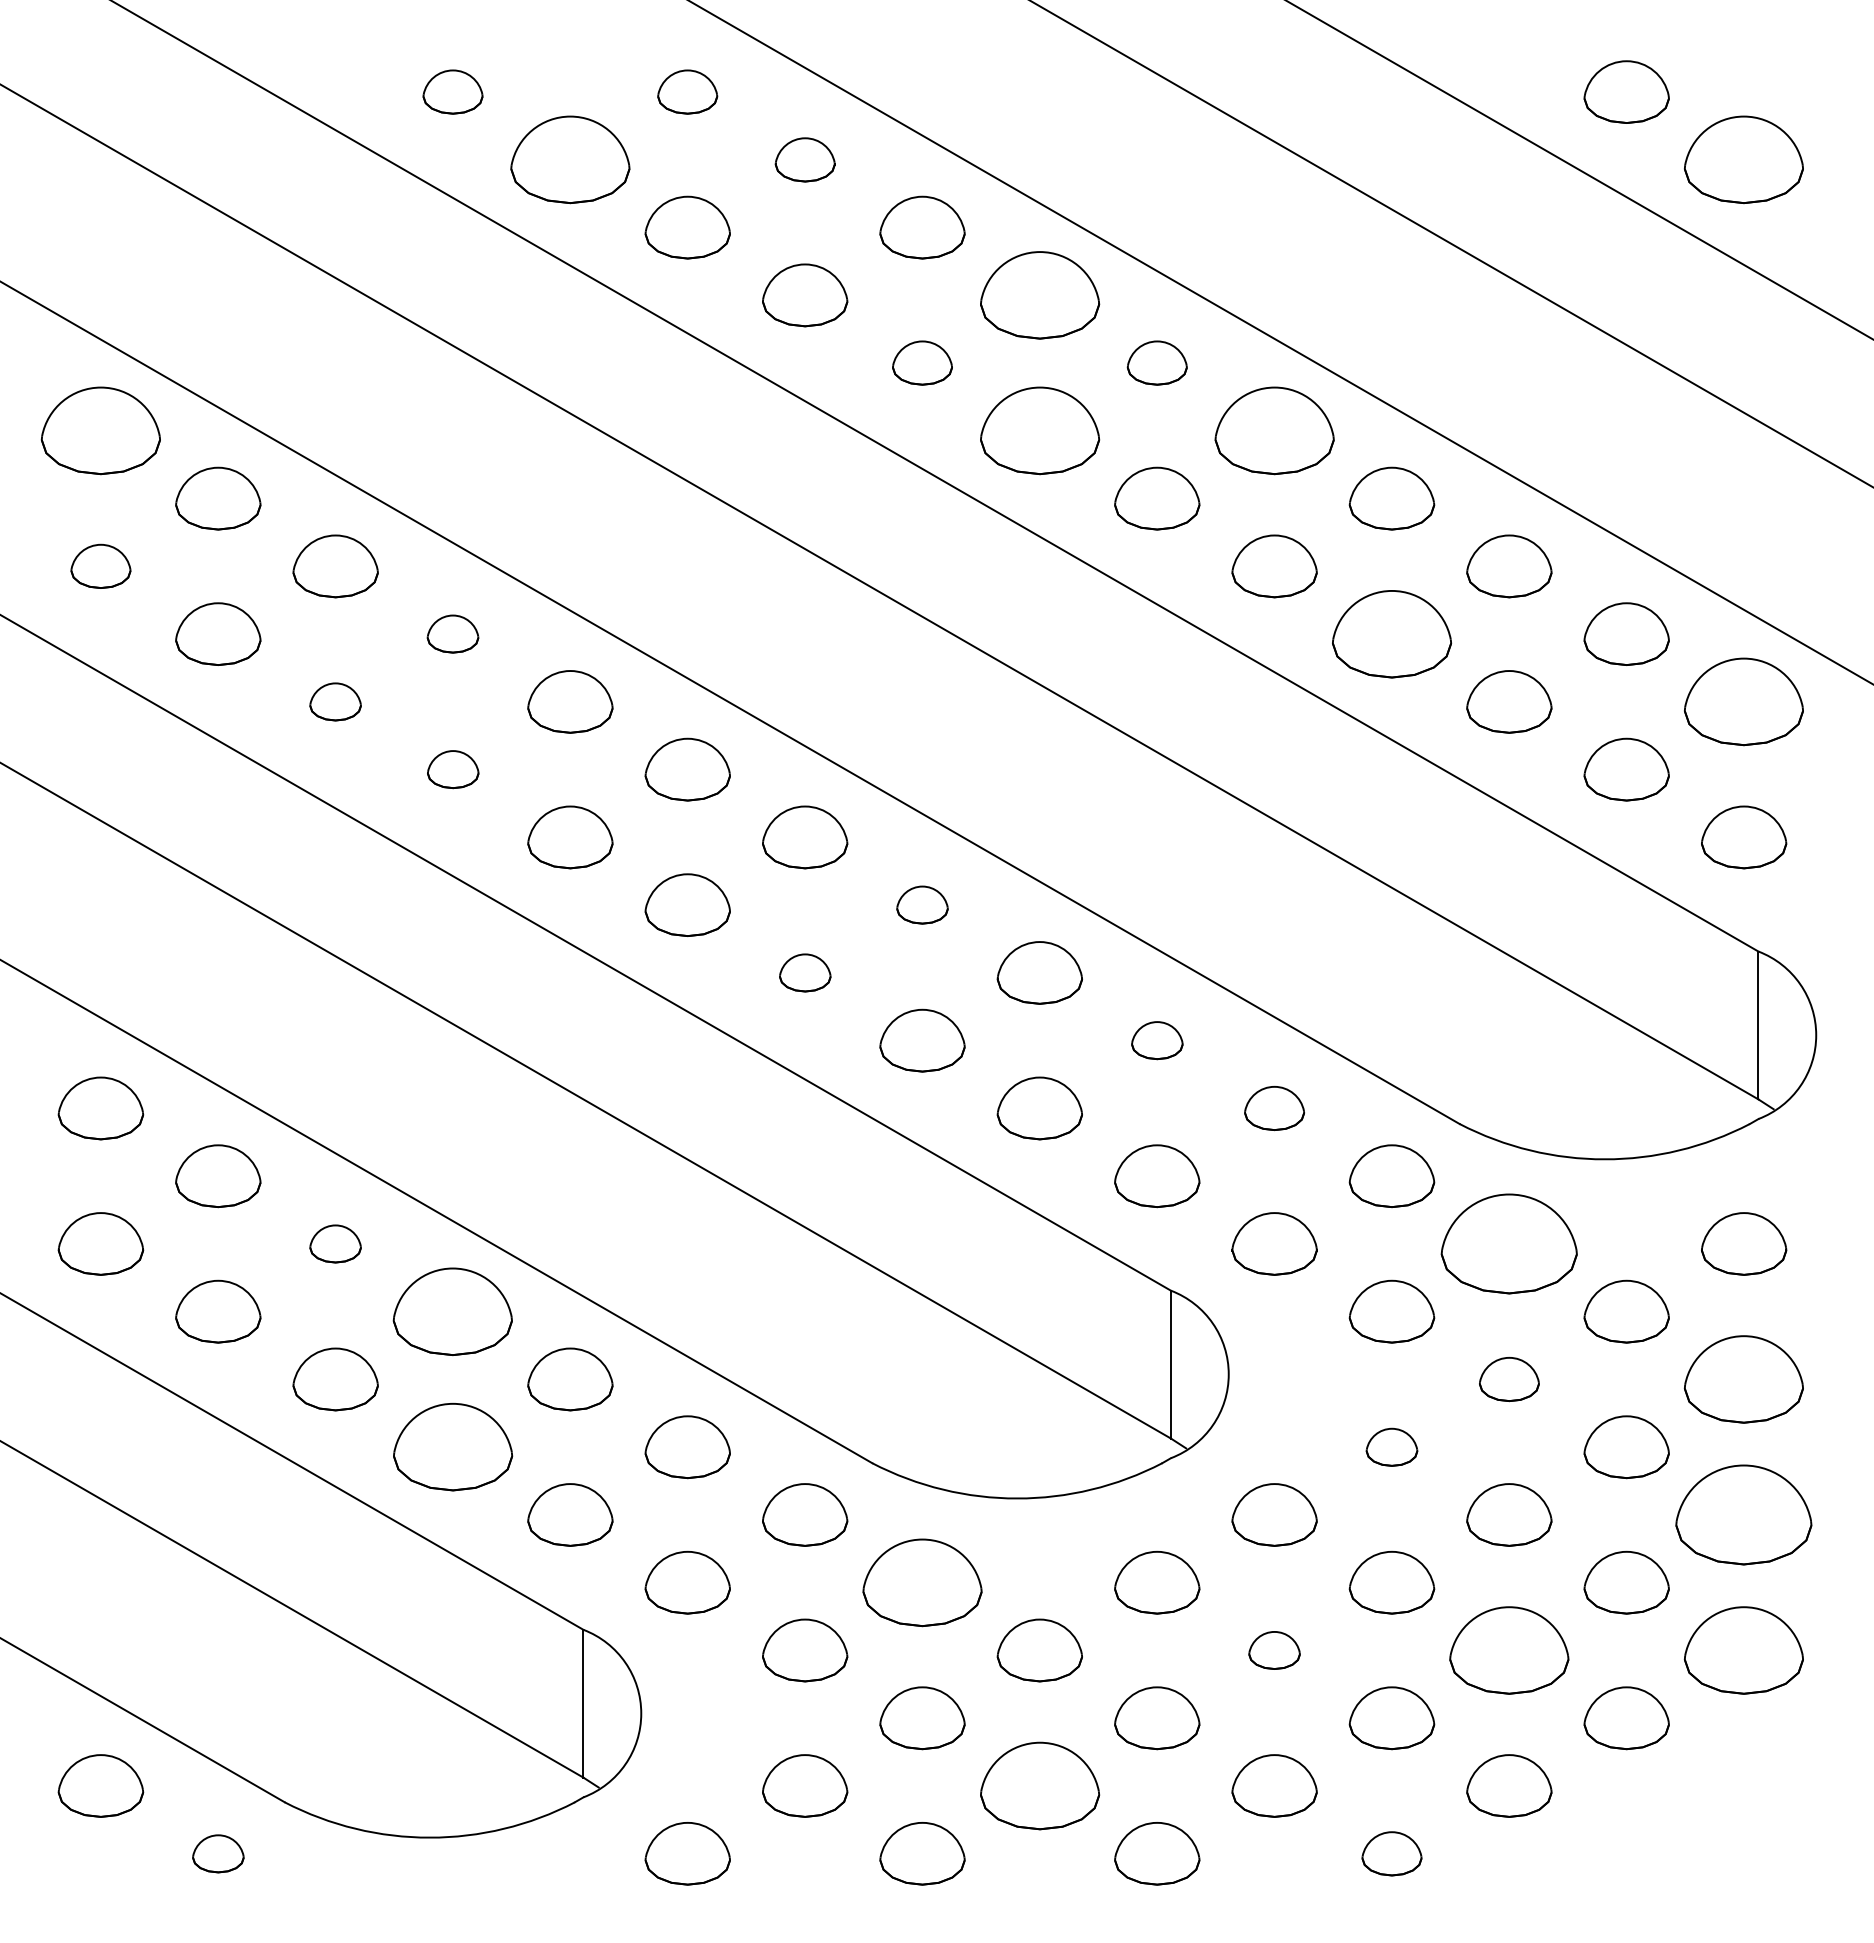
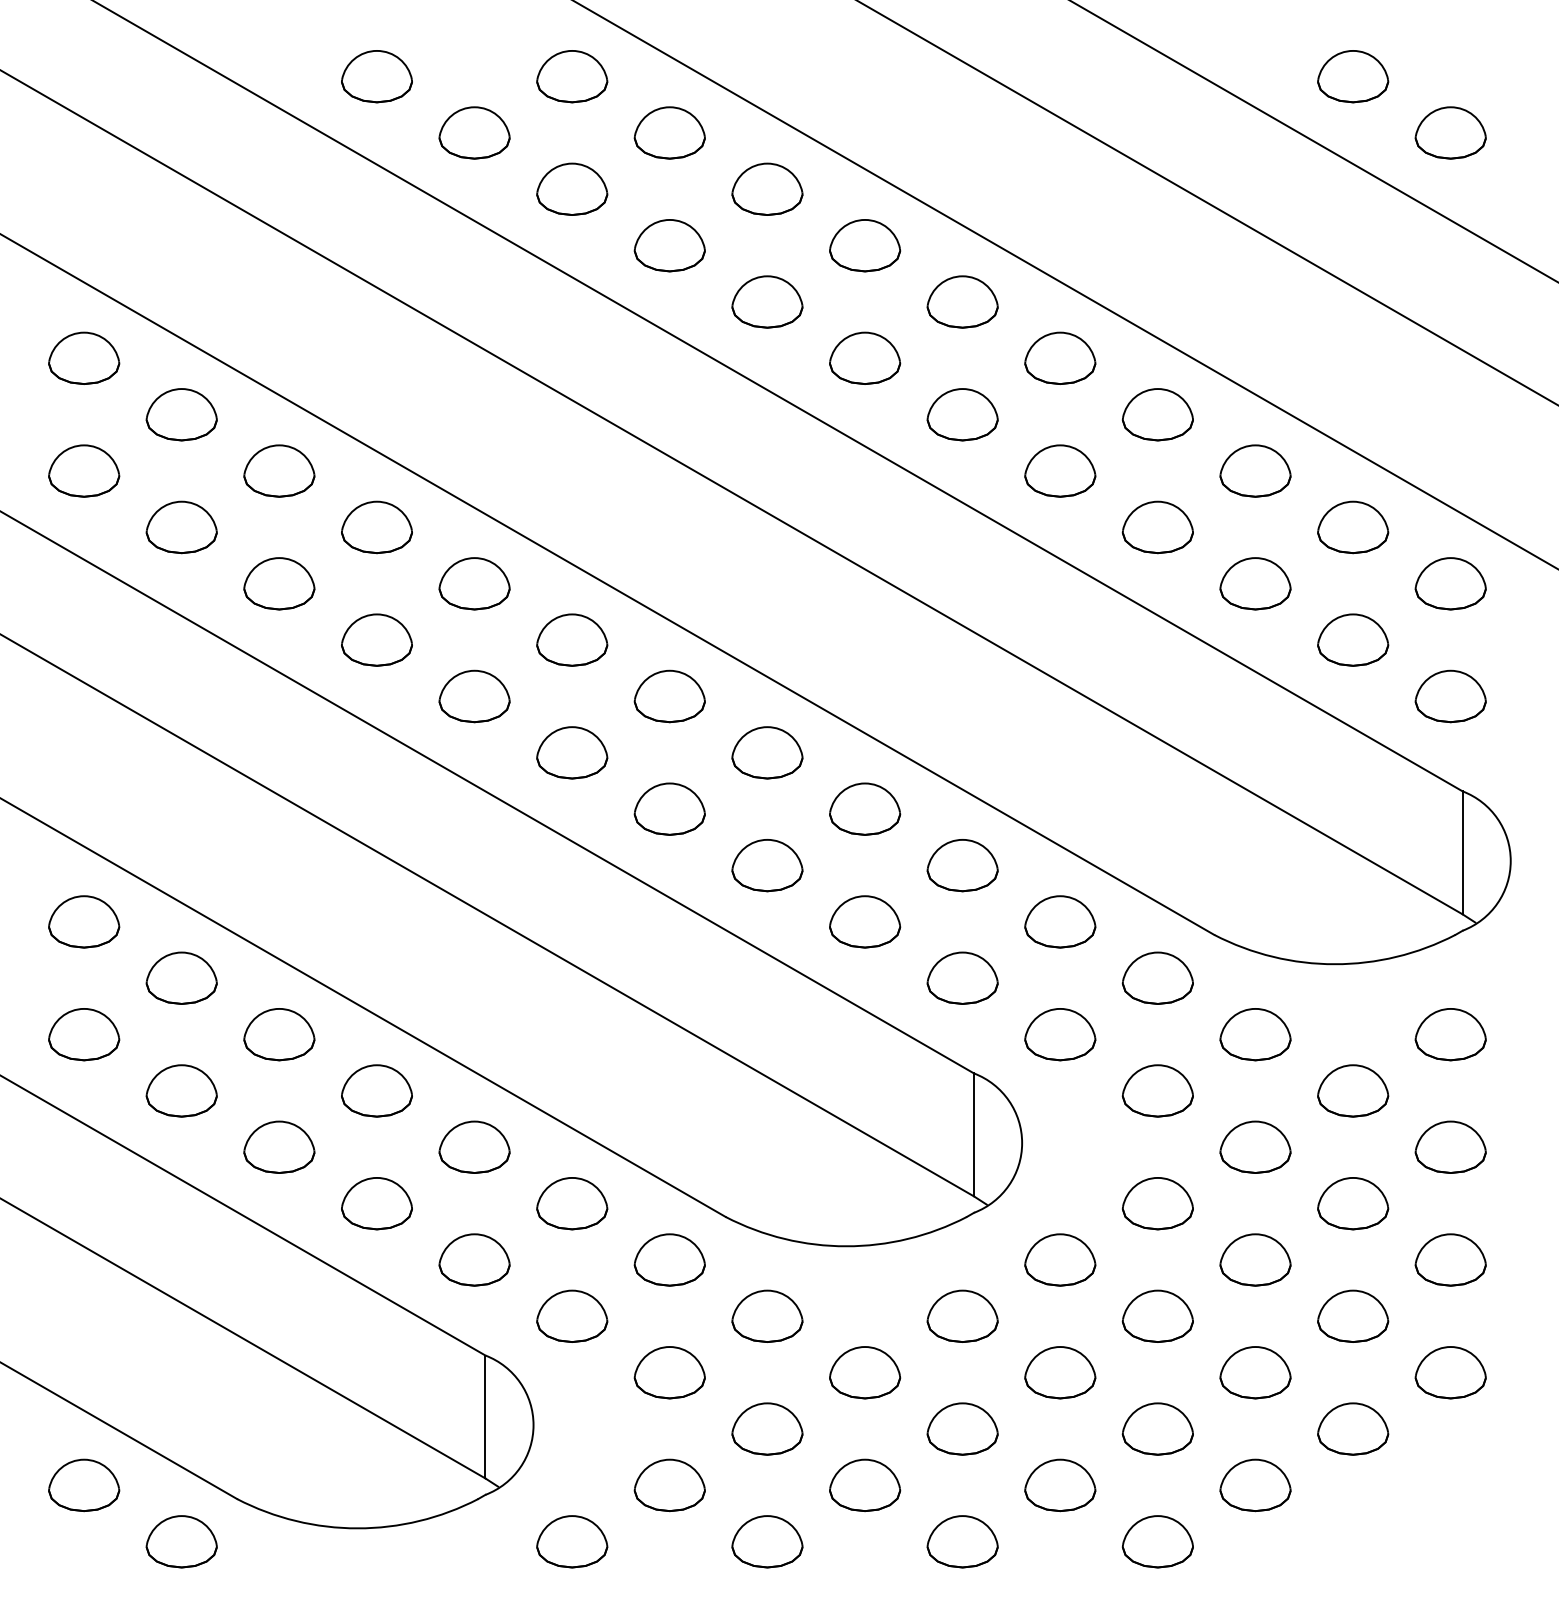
part: (452, 91) -> (376, 76), size x1.43
part: (687, 91) -> (571, 76), size x1.43
part: (570, 159) -> (474, 132), size x0.71
part: (805, 159) -> (670, 132), size x1.43
part: (1744, 159) -> (1451, 132), size x0.71
part: (1039, 295) -> (864, 245), size x0.71
part: (922, 362) -> (767, 301), size x1.43
part: (1157, 362) -> (962, 301), size x1.43
part: (100, 430) -> (83, 358), size x0.71
part: (1039, 430) -> (864, 358), size x0.71
part: (1274, 430) -> (1060, 358), size x0.71
part: (100, 566) -> (83, 471), size x1.43
part: (452, 633) -> (376, 526), size x1.67
part: (1391, 633) -> (1157, 526), size x0.71
part: (335, 701) -> (279, 583), size x1.67
part: (1744, 701) -> (1451, 583), size x0.71
part: (453, 769) -> (377, 639), size x1.67
part: (922, 904) -> (767, 752), size x1.67
part: (805, 972) -> (670, 808), size x1.67
part: (1157, 1040) -> (962, 865), size x1.67
part: (1274, 1108) -> (1060, 921), size x1.43
part: (335, 1243) -> (279, 1034), size x1.67
part: (1509, 1243) -> (1255, 1034), size x0.62
part: (453, 1311) -> (377, 1090), size x0.71
part: (1509, 1379) -> (1255, 1147), size x1.43
part: (1744, 1379) -> (1451, 1147), size x0.71
part: (452, 1447) -> (376, 1203), size x0.71
part: (1391, 1447) -> (1157, 1203), size x1.67
part: (1744, 1514) -> (1451, 1259), size x0.62
part: (922, 1582) -> (767, 1316), size x0.71
part: (1274, 1650) -> (1060, 1372), size x1.67
part: (1509, 1650) -> (1255, 1372), size x0.71
part: (1744, 1650) -> (1451, 1372), size x0.71
part: (1039, 1785) -> (864, 1485), size x0.71
part: (218, 1853) -> (181, 1541), size x1.67
part: (1391, 1853) -> (1157, 1541), size x1.43

